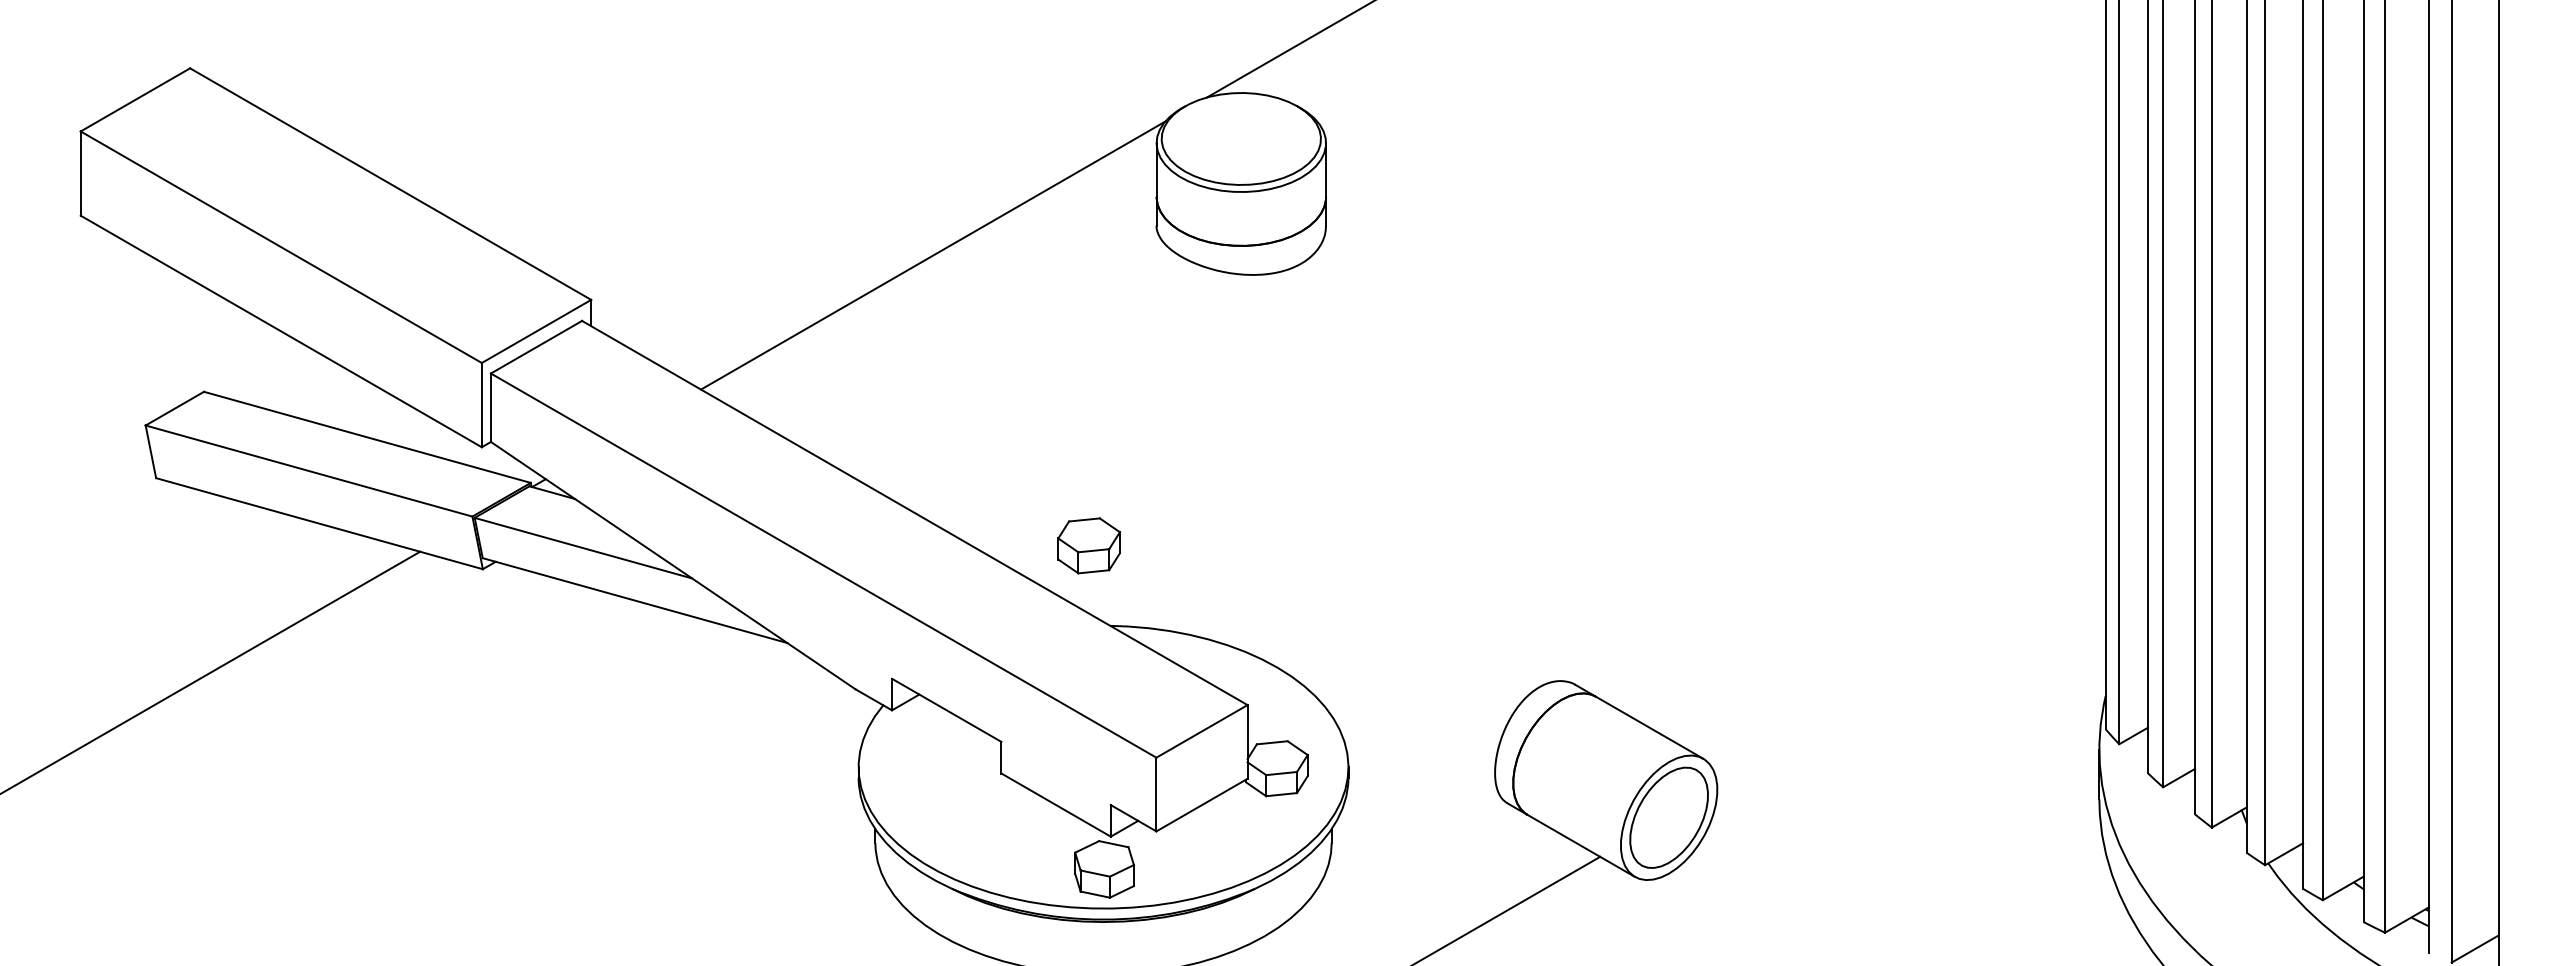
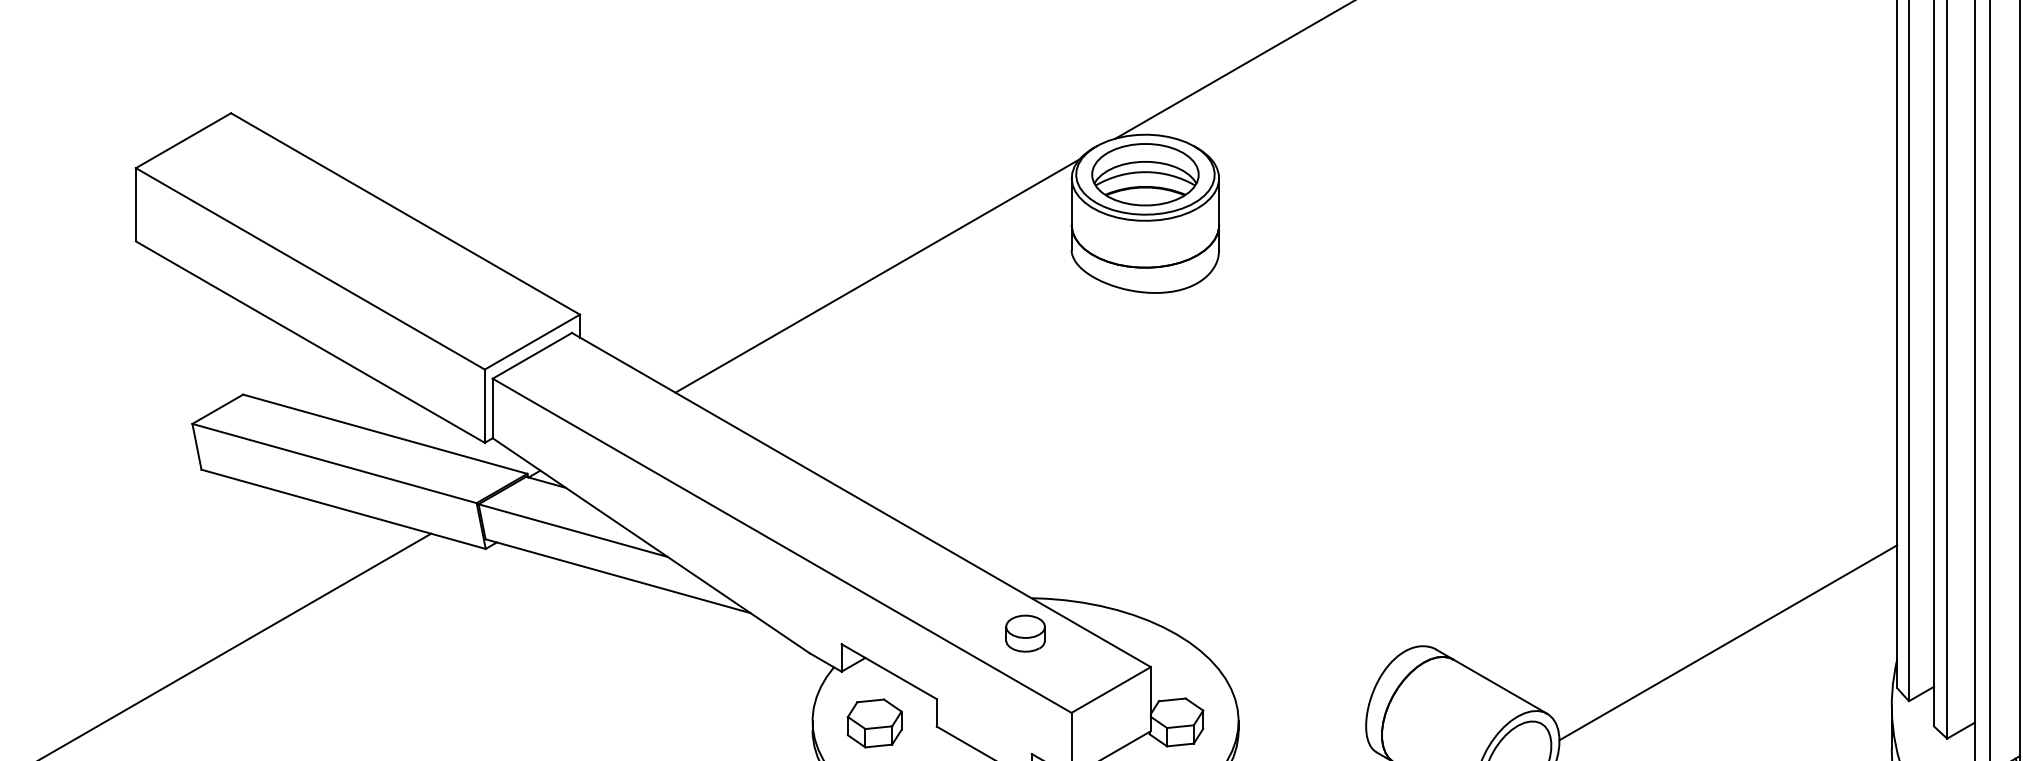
part: (1241, 138) -> (1145, 174), added
part: (1088, 545) -> (874, 723), moved
part: (1103, 666) -> (1025, 633), added
line: (1911, 677) -> (1728, 643), added

